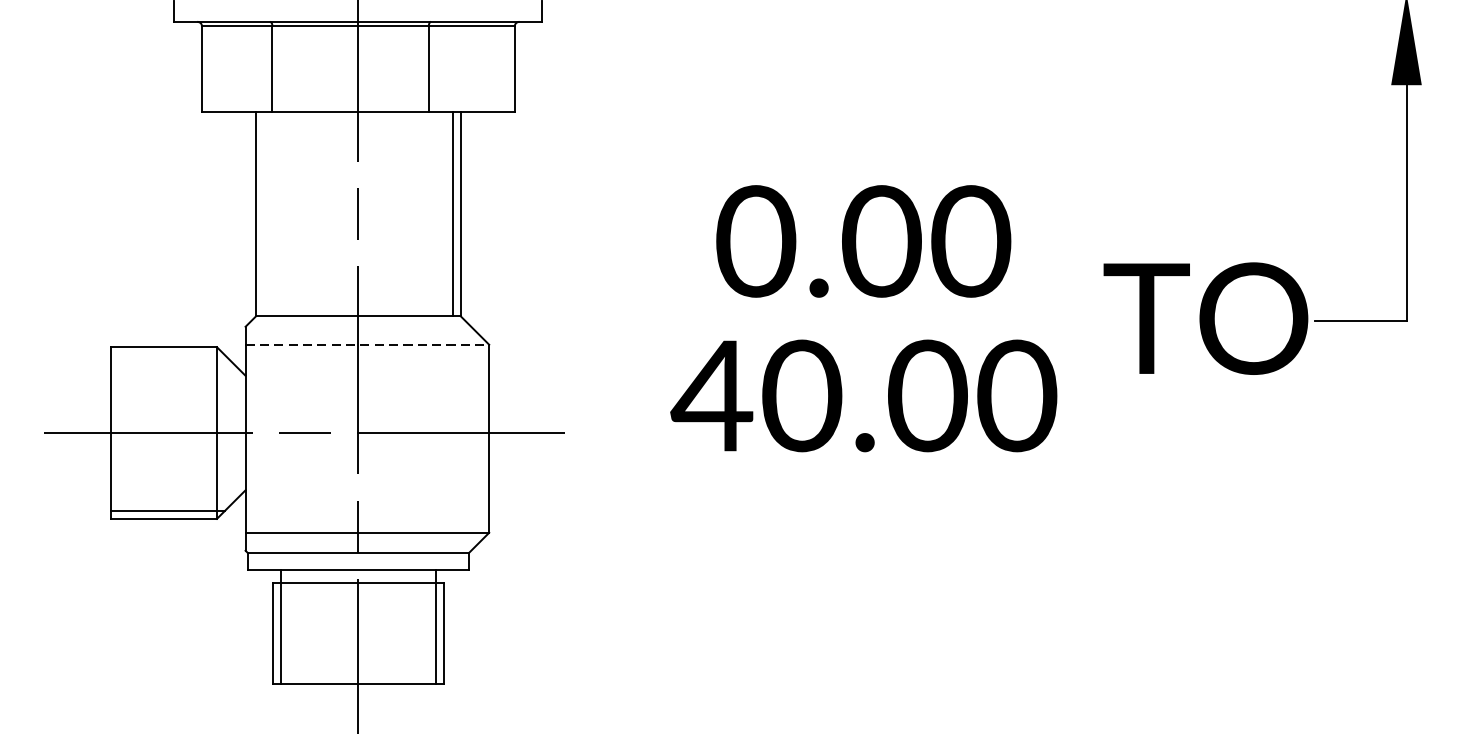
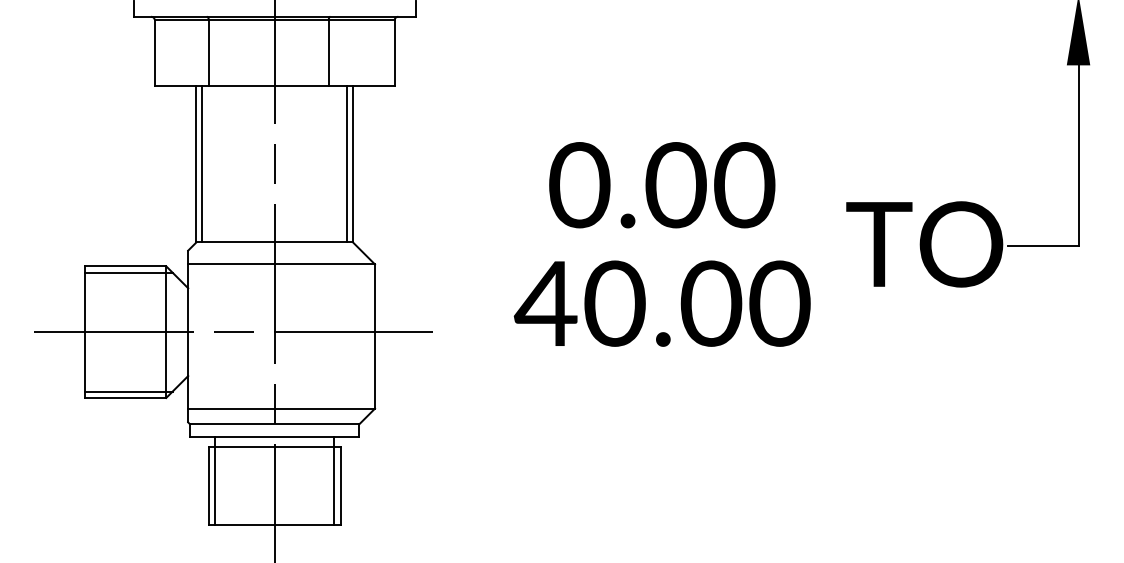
line: (264, 213) -> (202, 163), added
line: (368, 344) -> (282, 264), dashed -> solid
line: (167, 355) -> (128, 272), added

